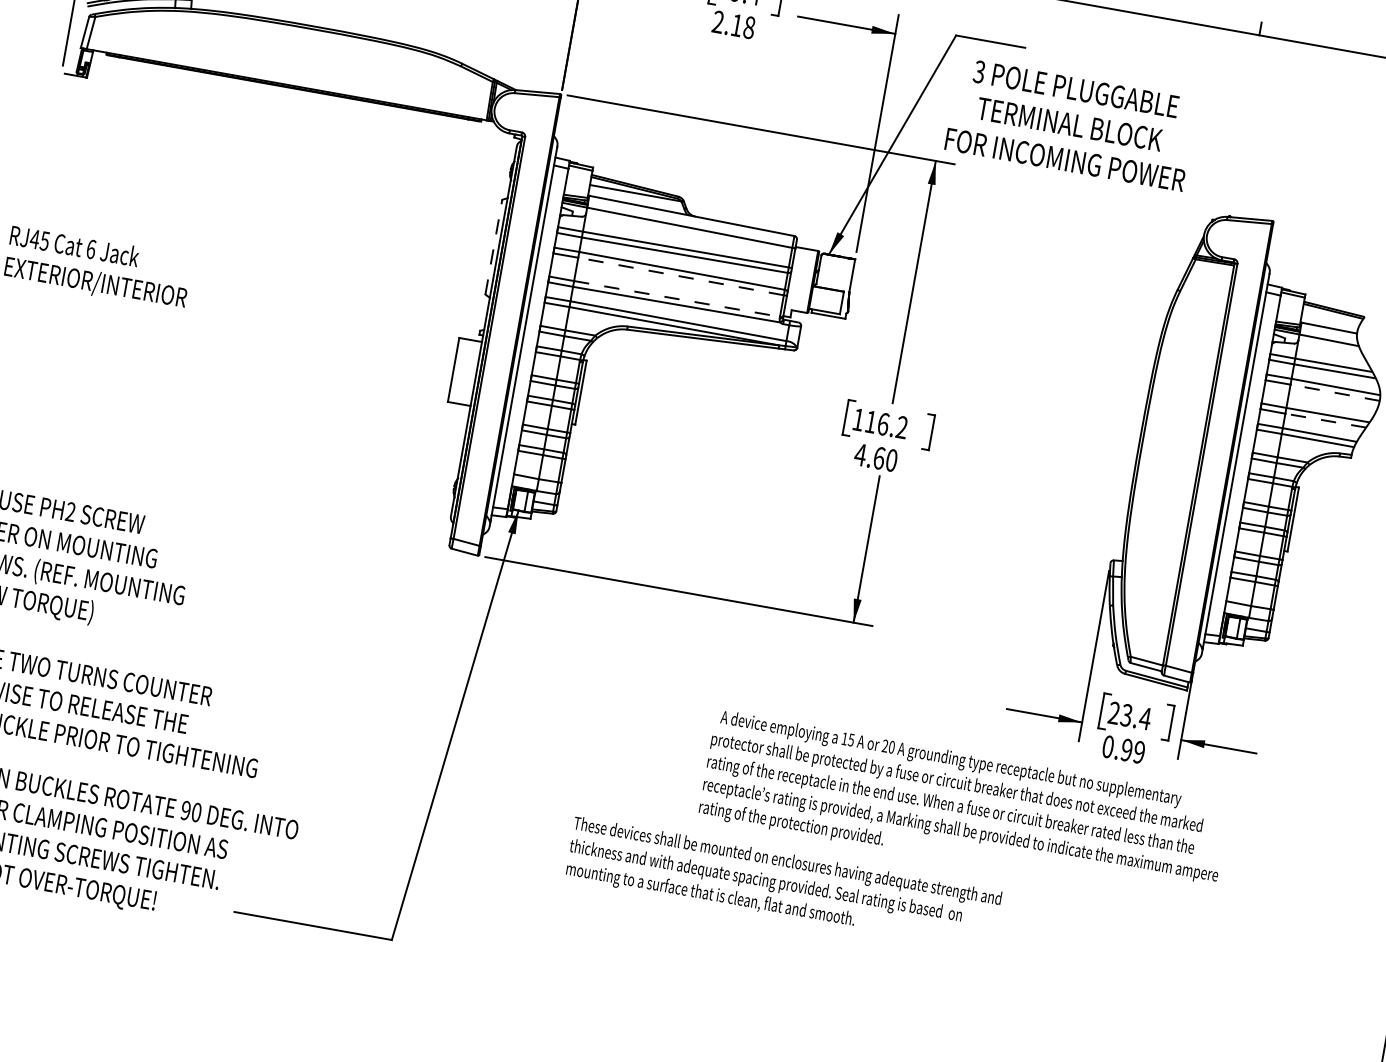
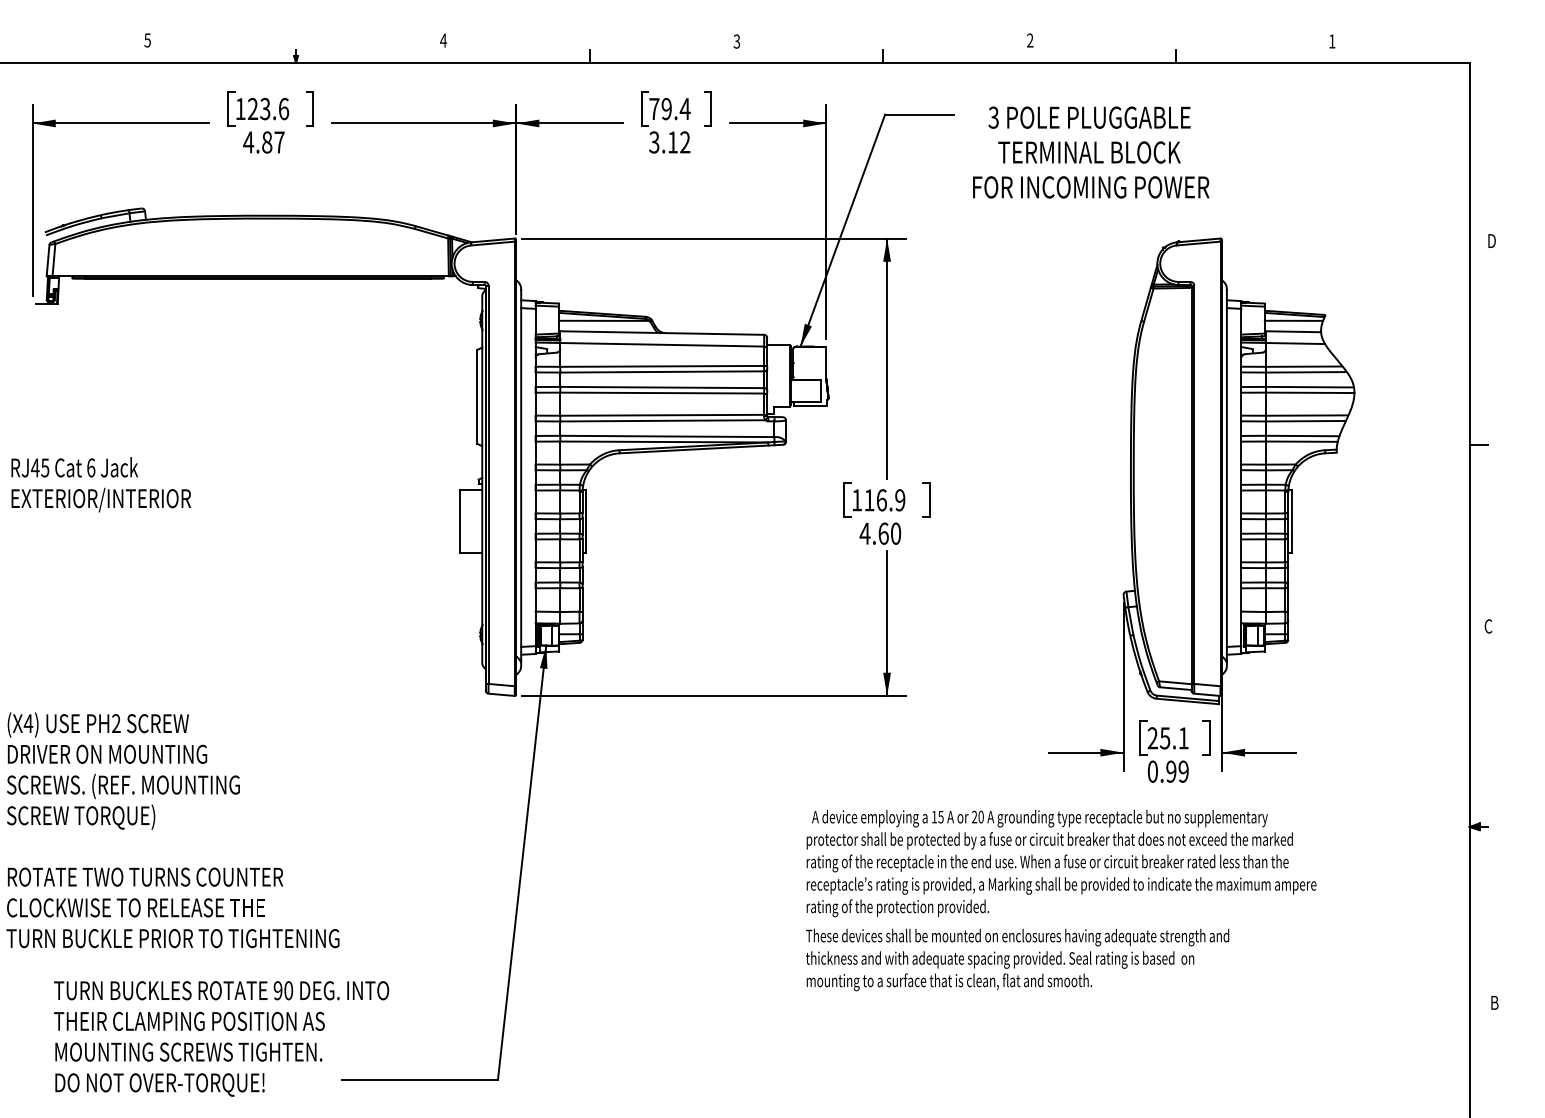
text: (733, 24) -> (669, 142), 2.18 -> 3.12
text: (1071, 124) -> (1091, 152), moved
line: (494, 246) -> (477, 396), dashed -> solid
line: (682, 277) -> (663, 393), dashed -> solid
line: (677, 299) -> (662, 415), dashed -> solid
line: (1331, 316) -> (1293, 320), added
line: (1334, 392) -> (1309, 392), dashed -> solid
line: (1326, 421) -> (1306, 421), dashed -> solid
text: (902, 427) -> (900, 500), 116.2 -> 116.9
text: (1136, 717) -> (1174, 738), 23.4 -> 25.1
text: (964, 808) -> (1061, 863), moved
text: (783, 884) -> (1017, 959), moved

